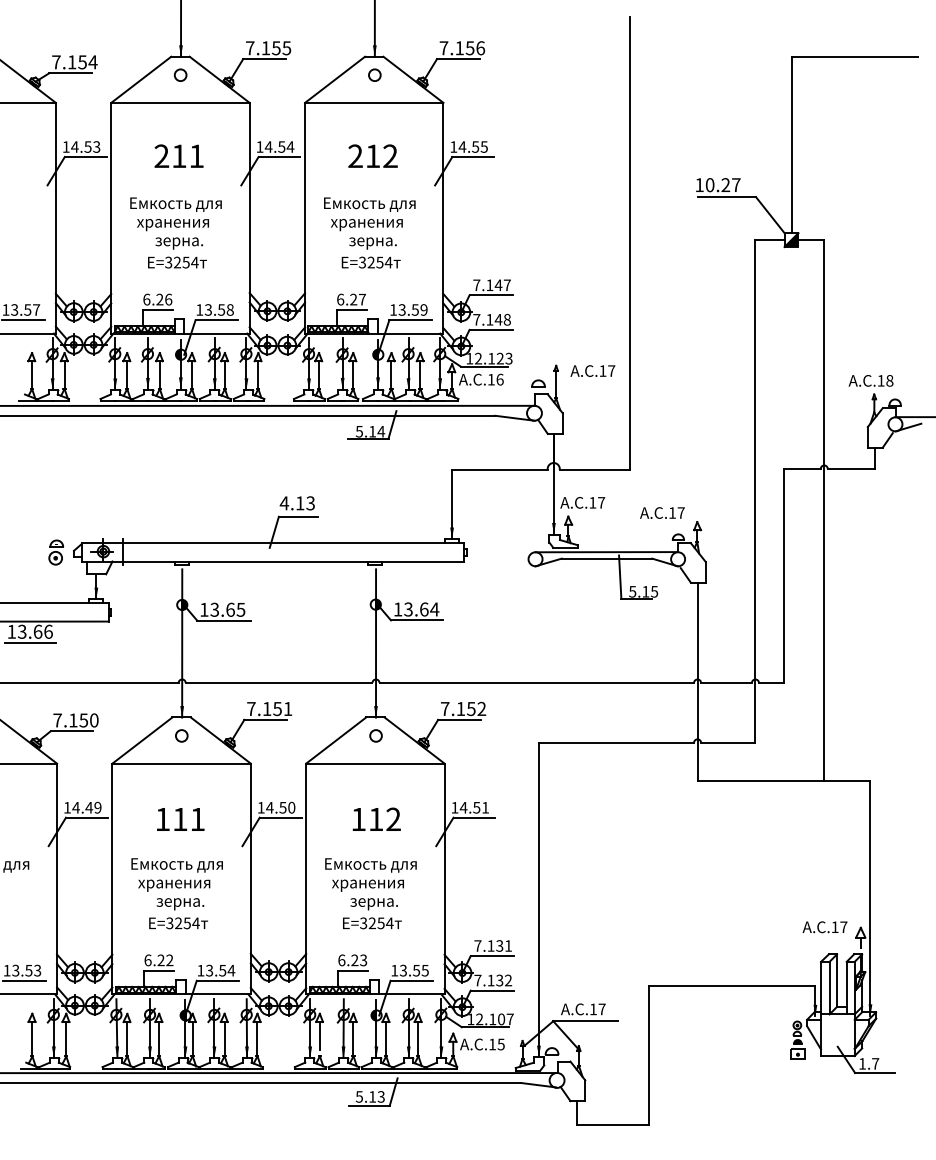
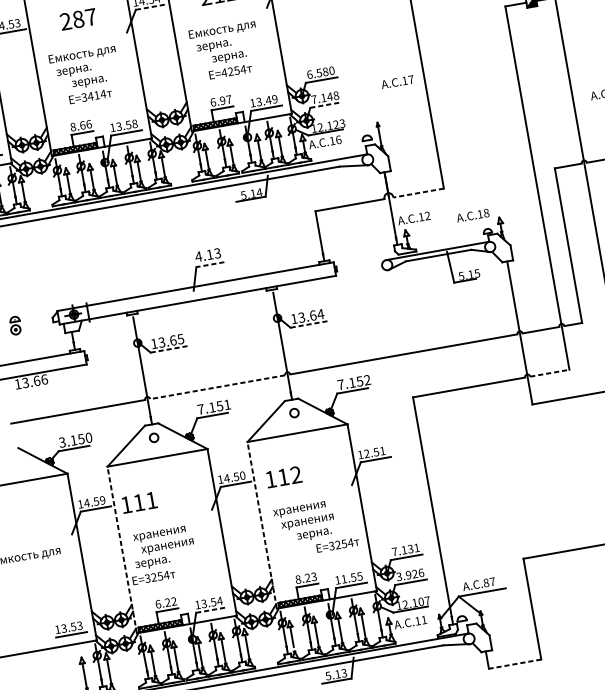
text: (188, 156) -> (85, 18), 211 -> 287
line: (279, 157) -> (151, 7), solid -> dashed
text: (172, 224) -> (82, 69), хранения -> зерна.
text: (366, 225) -> (222, 45), хранения -> зерна.
text: (181, 262) -> (93, 95), =3254 -> =3414
text: (362, 262) -> (224, 72), =3254 -> =4254
text: (491, 285) -> (320, 72), 7.147 -> 6.580
text: (153, 299) -> (78, 126), 6.26 -> 8.66
text: (353, 299) -> (222, 100), 6.27 -> 6.97
text: (415, 309) -> (268, 99), 13.59 -> 13.49
line: (491, 329) -> (326, 104), solid -> dashed
text: (592, 370) -> (397, 81), moved
line: (594, 469) -> (418, 192), solid -> dashed
text: (601, 502) -> (427, 215), .17 -> .12
text: (680, 512) -> (485, 212), .17 -> .18
line: (297, 516) -> (209, 264), solid -> dashed
part: (56, 552) -> (15, 325), moved
line: (224, 620) -> (170, 349), solid -> dashed
line: (416, 620) -> (308, 324), solid -> dashed
line: (30, 642) -> (32, 389), removed
line: (278, 683) -> (217, 387), solid -> dashed
text: (57, 720) -> (62, 442), 7.150 -> 3.150
line: (728, 742) -> (549, 372), solid -> dashed
text: (89, 807) -> (96, 501), 14.49 -> 14.59
text: (463, 807) -> (366, 453), 14.51 -> 12.51
text: (376, 818) -> (283, 476), moved
text: (180, 819) -> (139, 502), moved
text: (176, 865) -> (166, 532), Емкость для -> хранения
text: (370, 865) -> (306, 507), Емкость для -> хранения
line: (112, 878) -> (122, 549), solid -> dashed
line: (306, 878) -> (262, 524), solid -> dashed
text: (178, 913) -> (152, 570), moved
text: (372, 923) -> (338, 545), moved
text: (341, 960) -> (298, 579), 6.23 -> 8.23
text: (402, 970) -> (343, 579), 13.55 -> 11.55
line: (218, 980) -> (211, 609), solid -> dashed
text: (493, 980) -> (410, 574), 7.132 -> 3.926
text: (592, 1009) -> (485, 583), .17 -> .87
text: (500, 1044) -> (423, 620), .15 -> .11
line: (612, 1125) -> (514, 664), solid -> dashed

